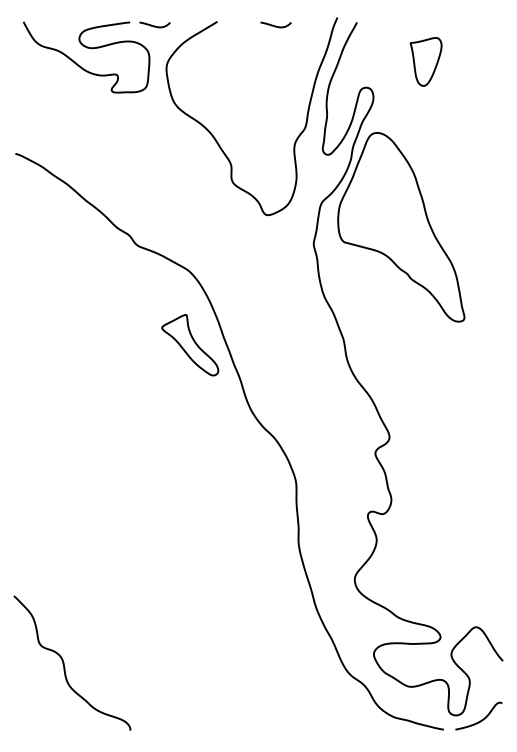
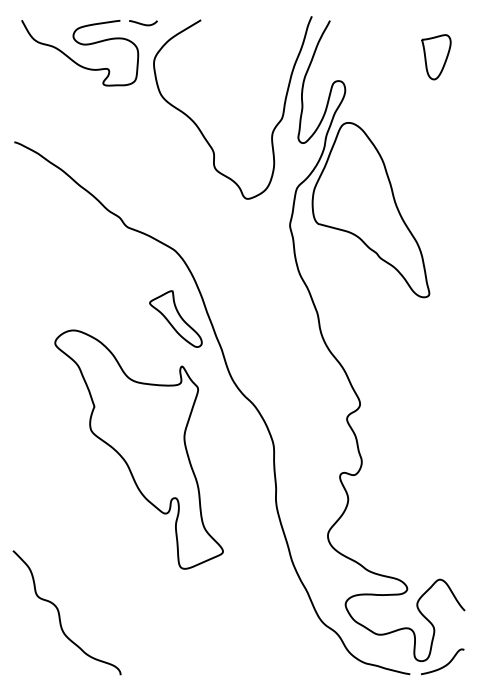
curve: (275, 25) -> (254, 23), removed
part: (425, 61) -> (435, 56), moved
part: (150, 486) -> (139, 449), added

